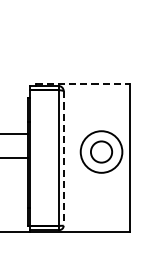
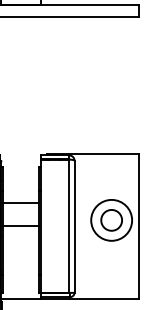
line: (83, 83) -> (93, 153), dashed -> solid
line: (63, 159) -> (74, 227), dashed -> solid

